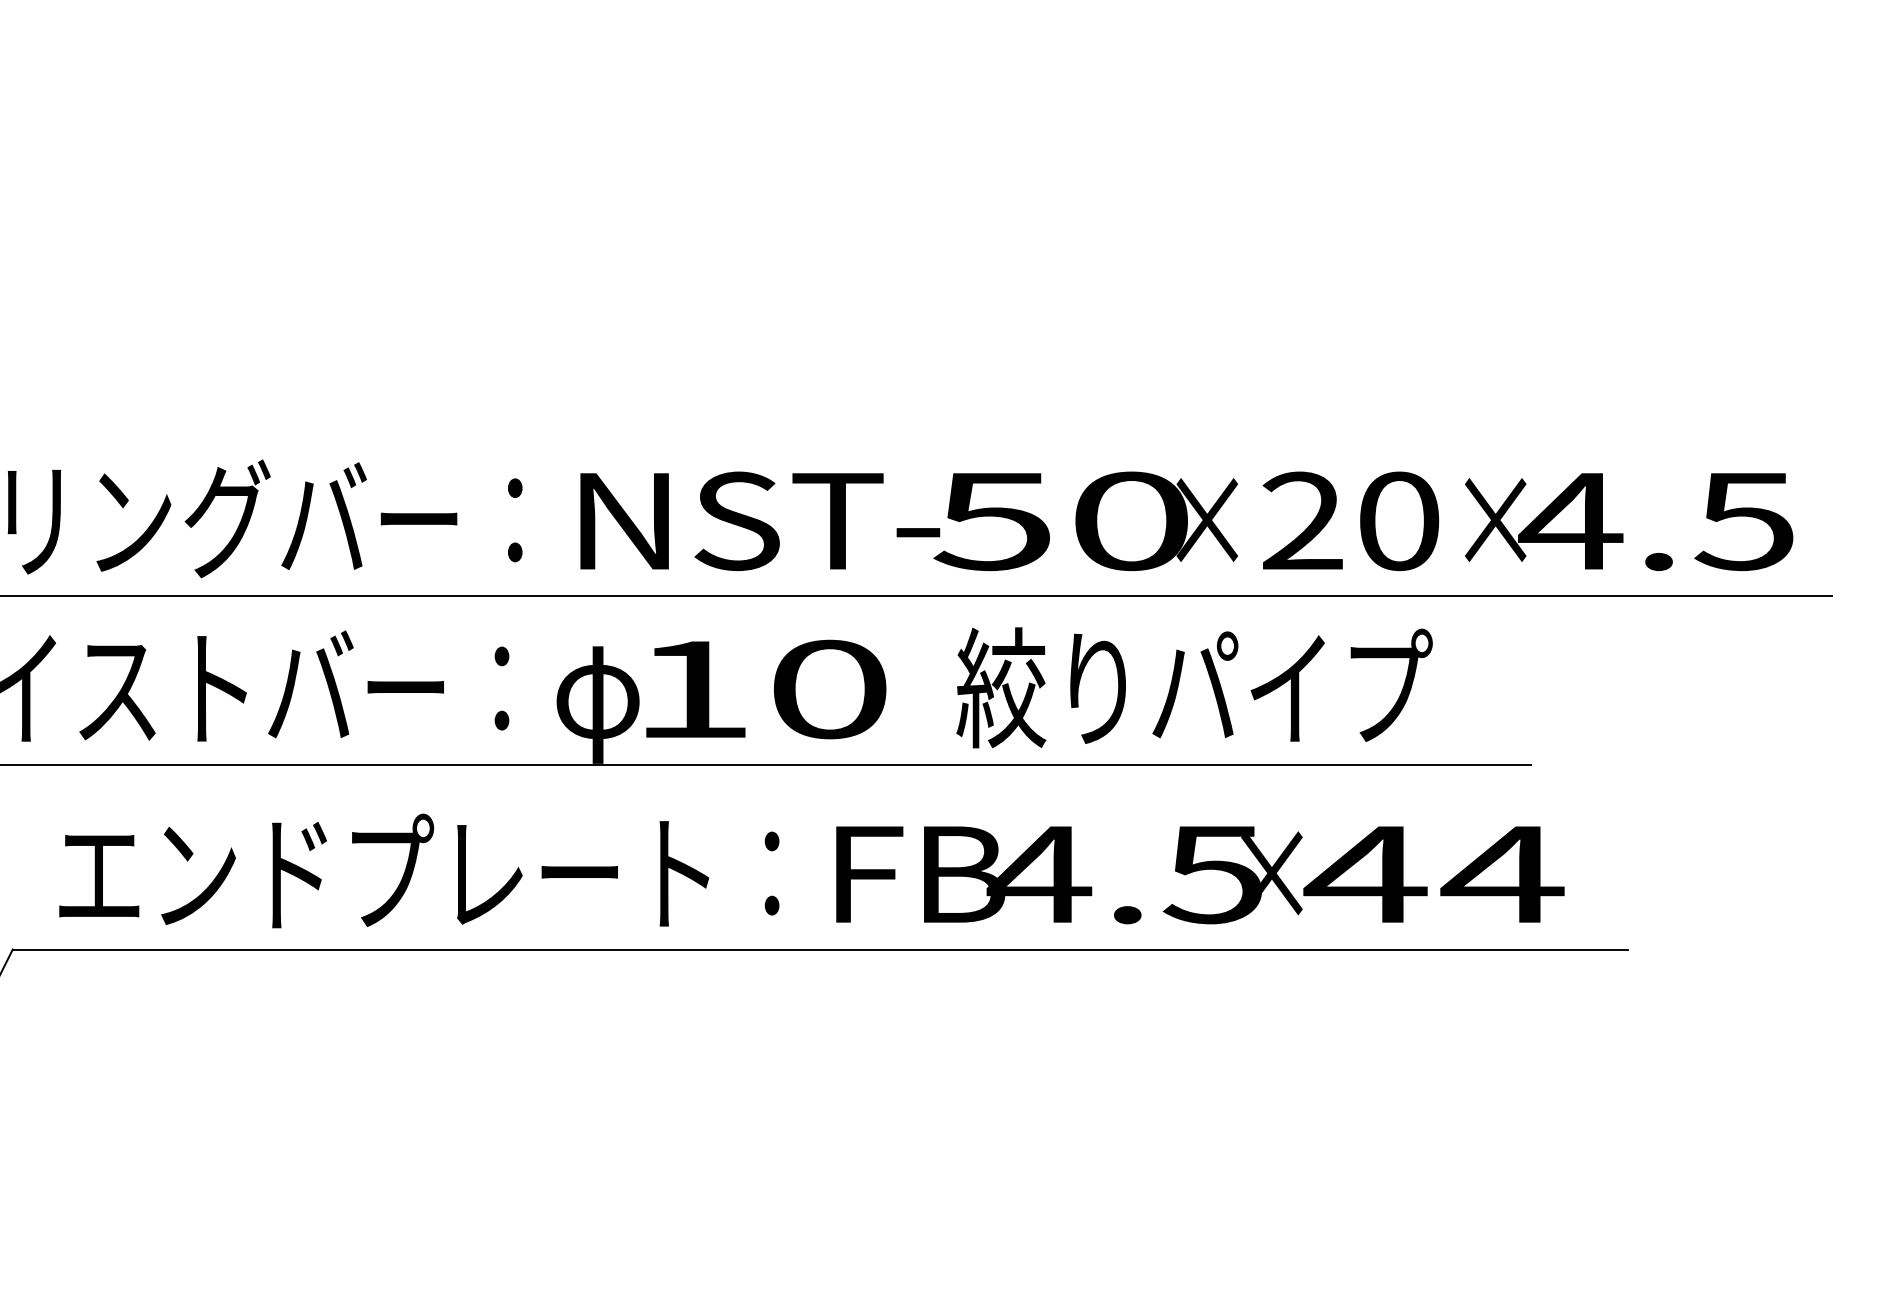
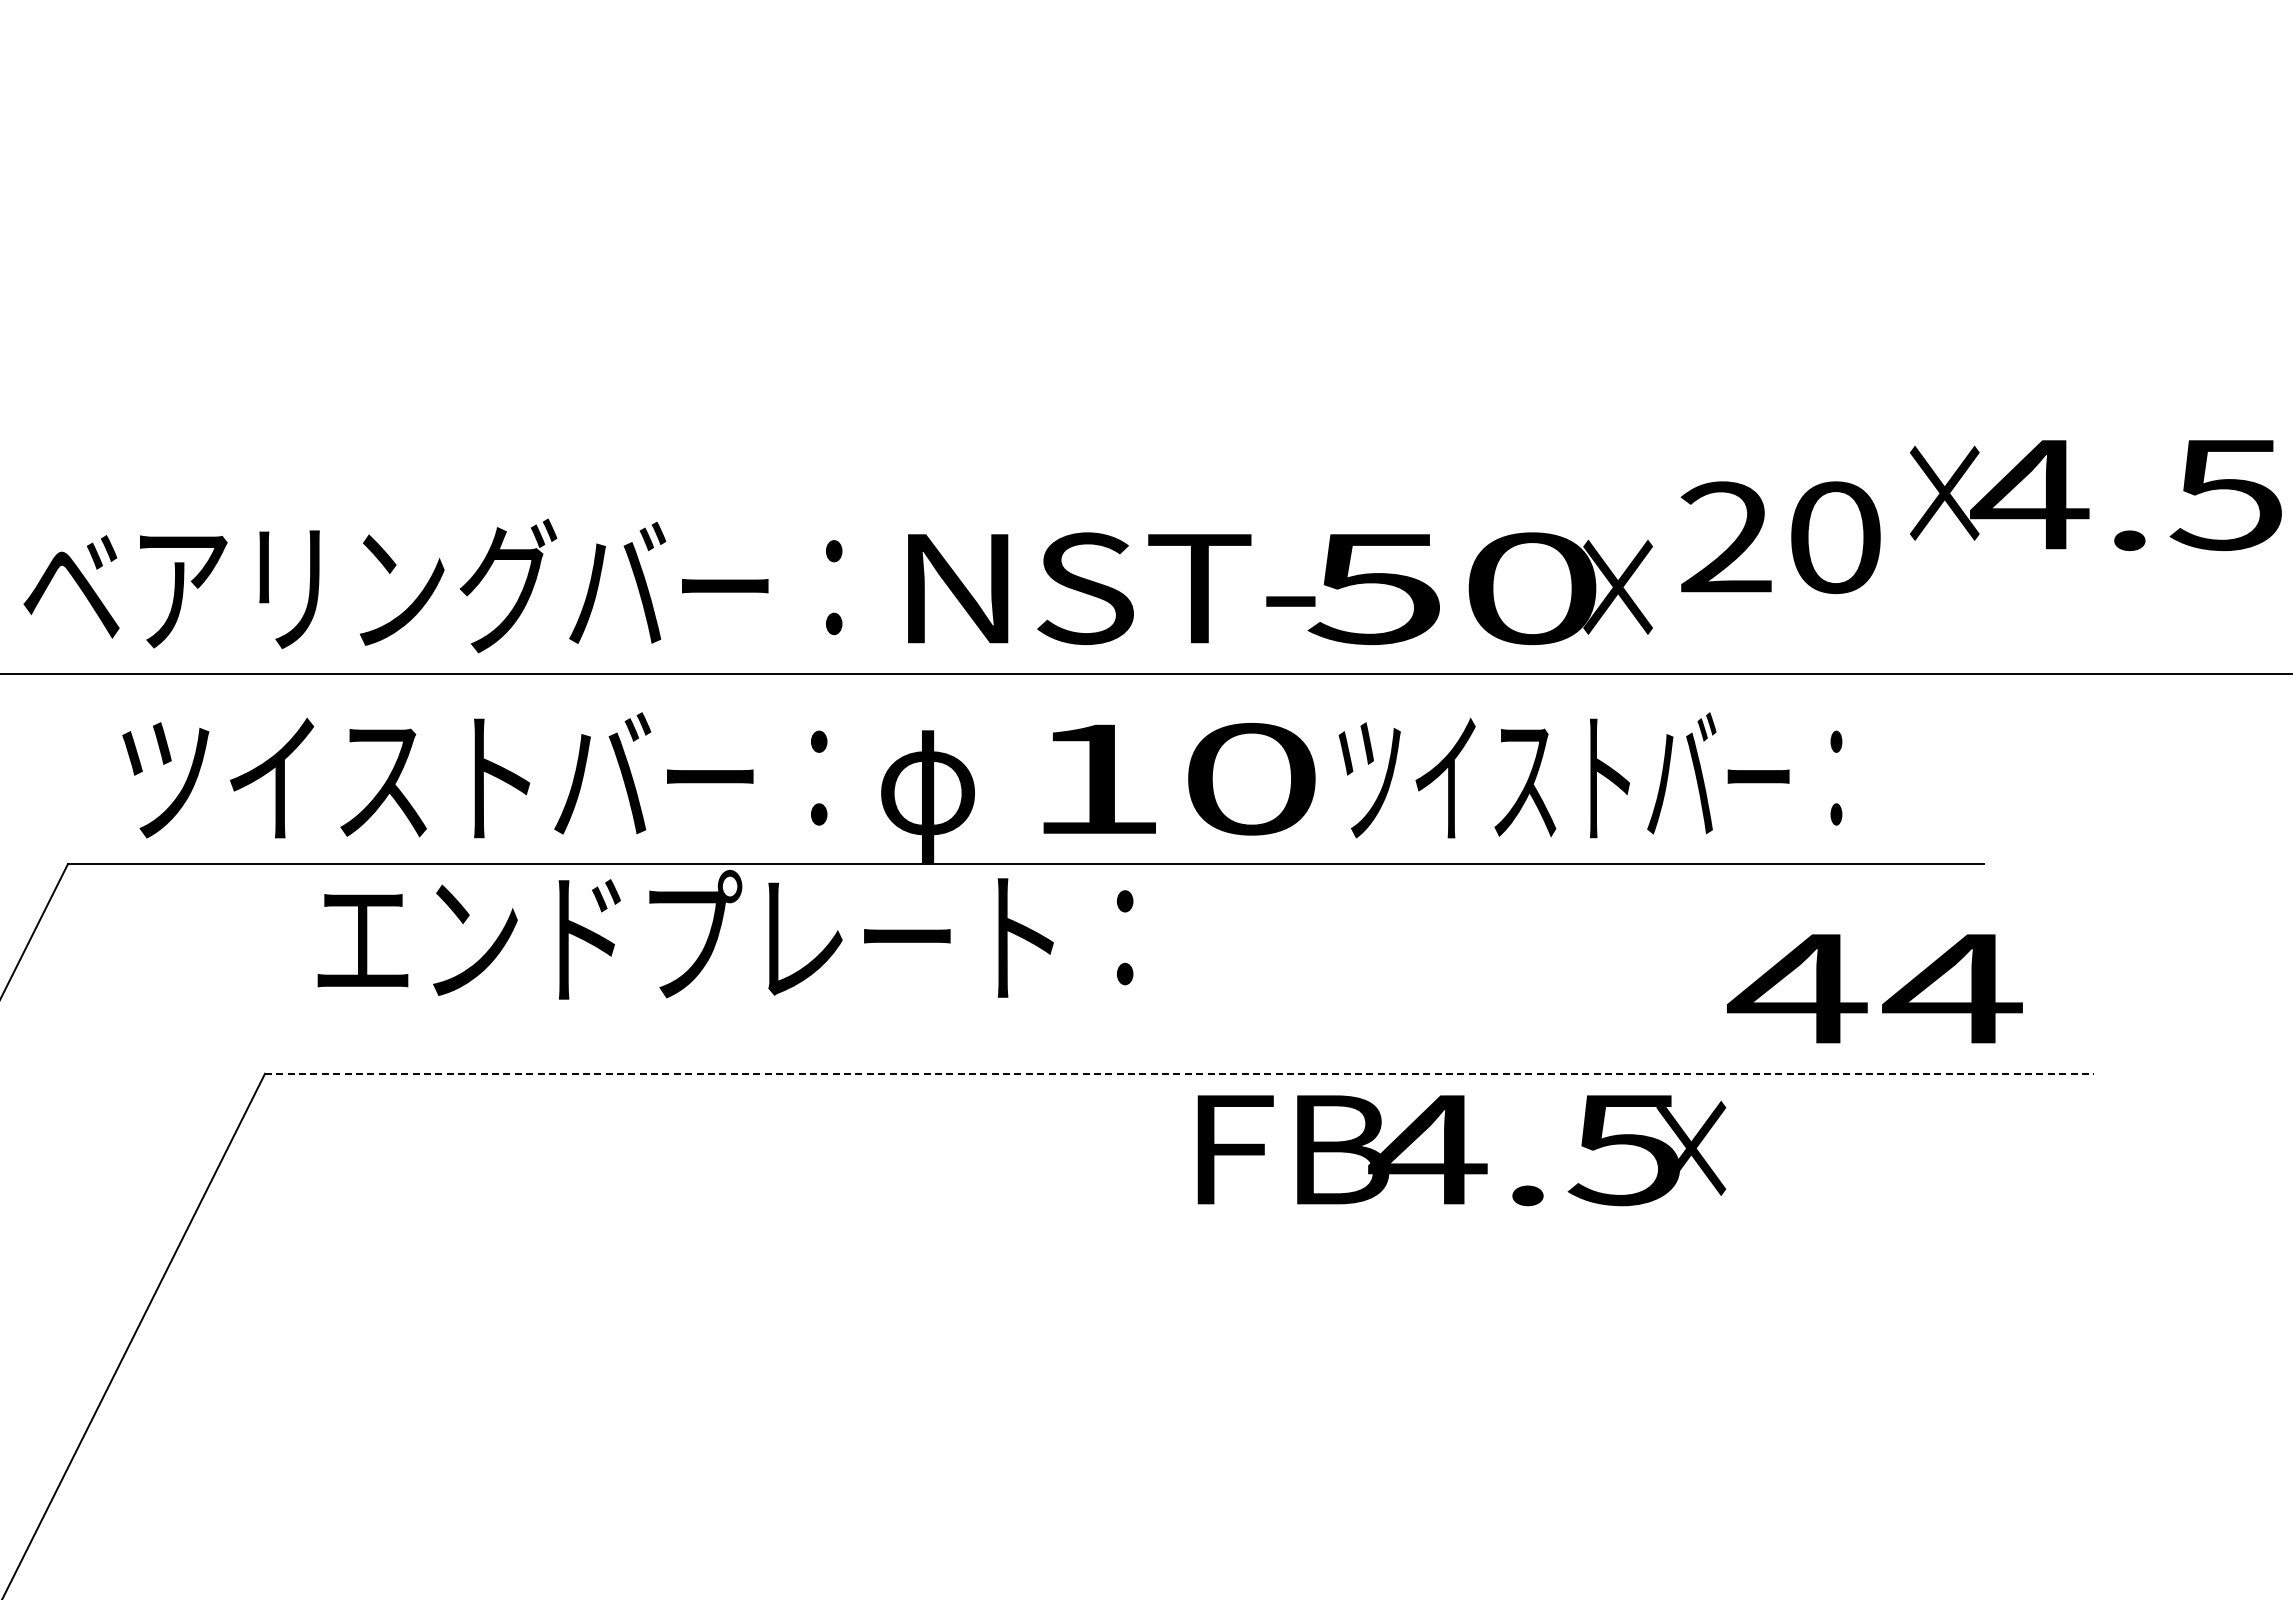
text: (1350, 521) -> (1780, 537), moved
text: (1628, 522) -> (2095, 495), moved
text: (1194, 687) -> (1603, 776), 絞りパイプ -> ツイストバー：
text: (766, 689) -> (1179, 779), moved
text: (419, 870) -> (725, 934), moved
text: (1069, 875) -> (1461, 1150), moved
line: (820, 949) -> (1179, 1073), solid -> dashed

